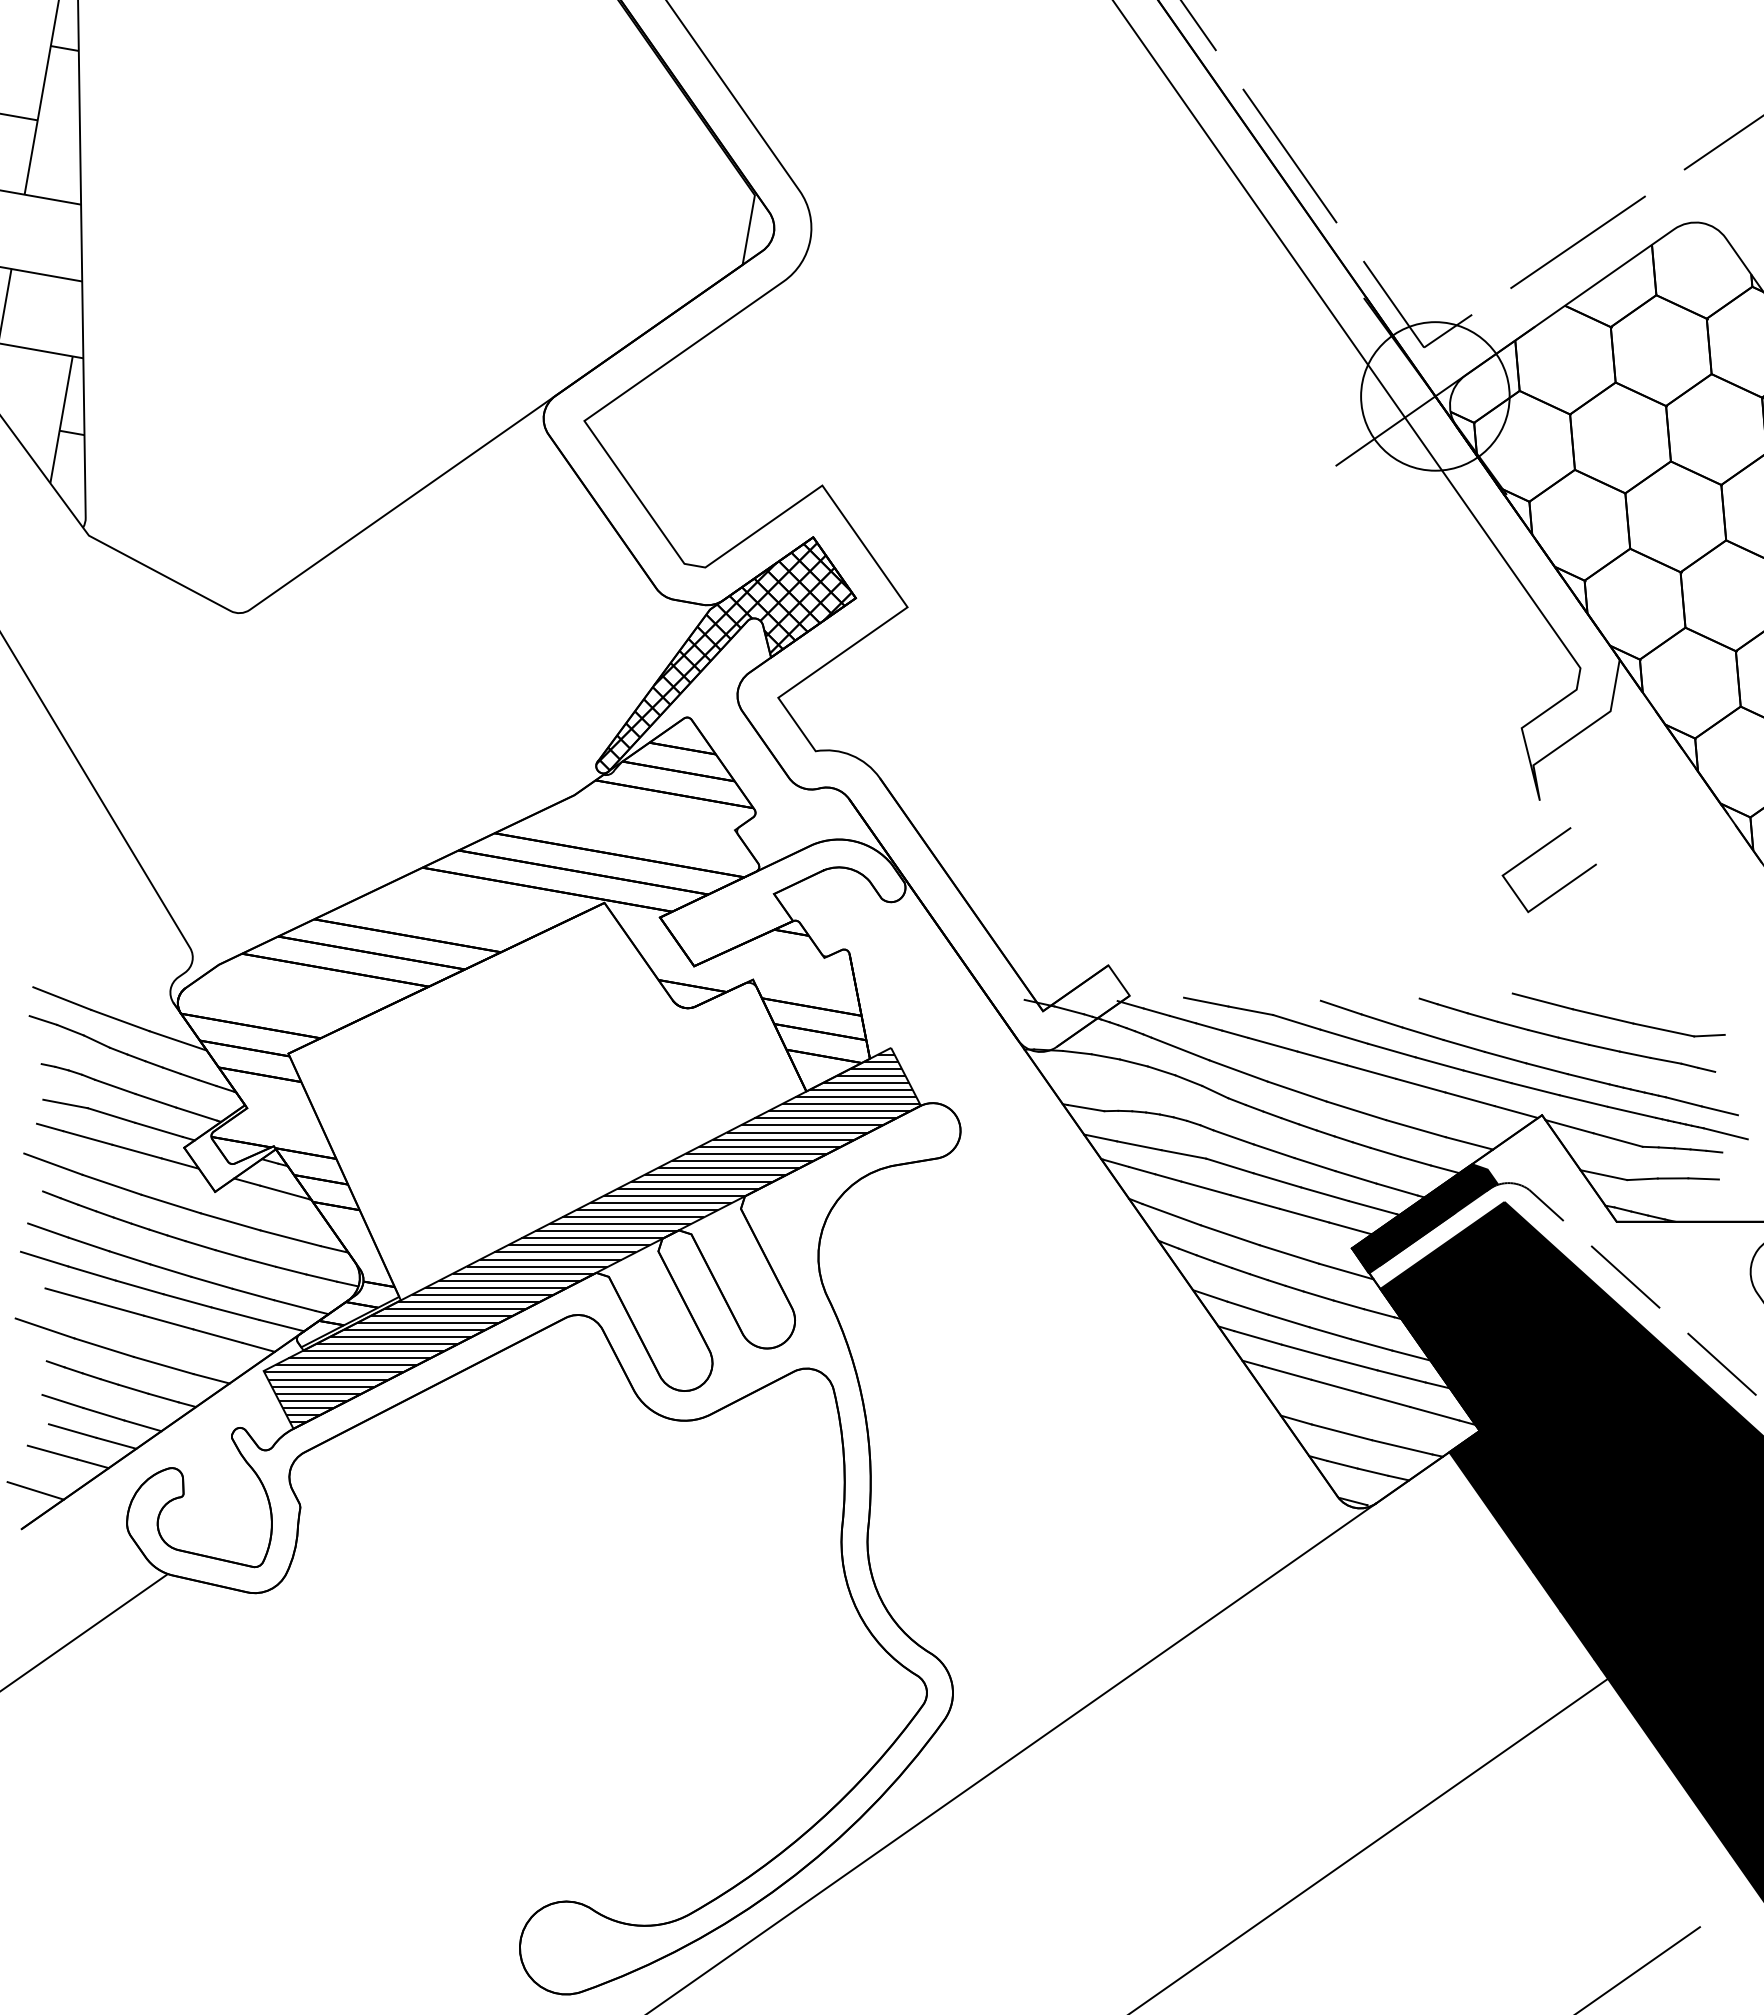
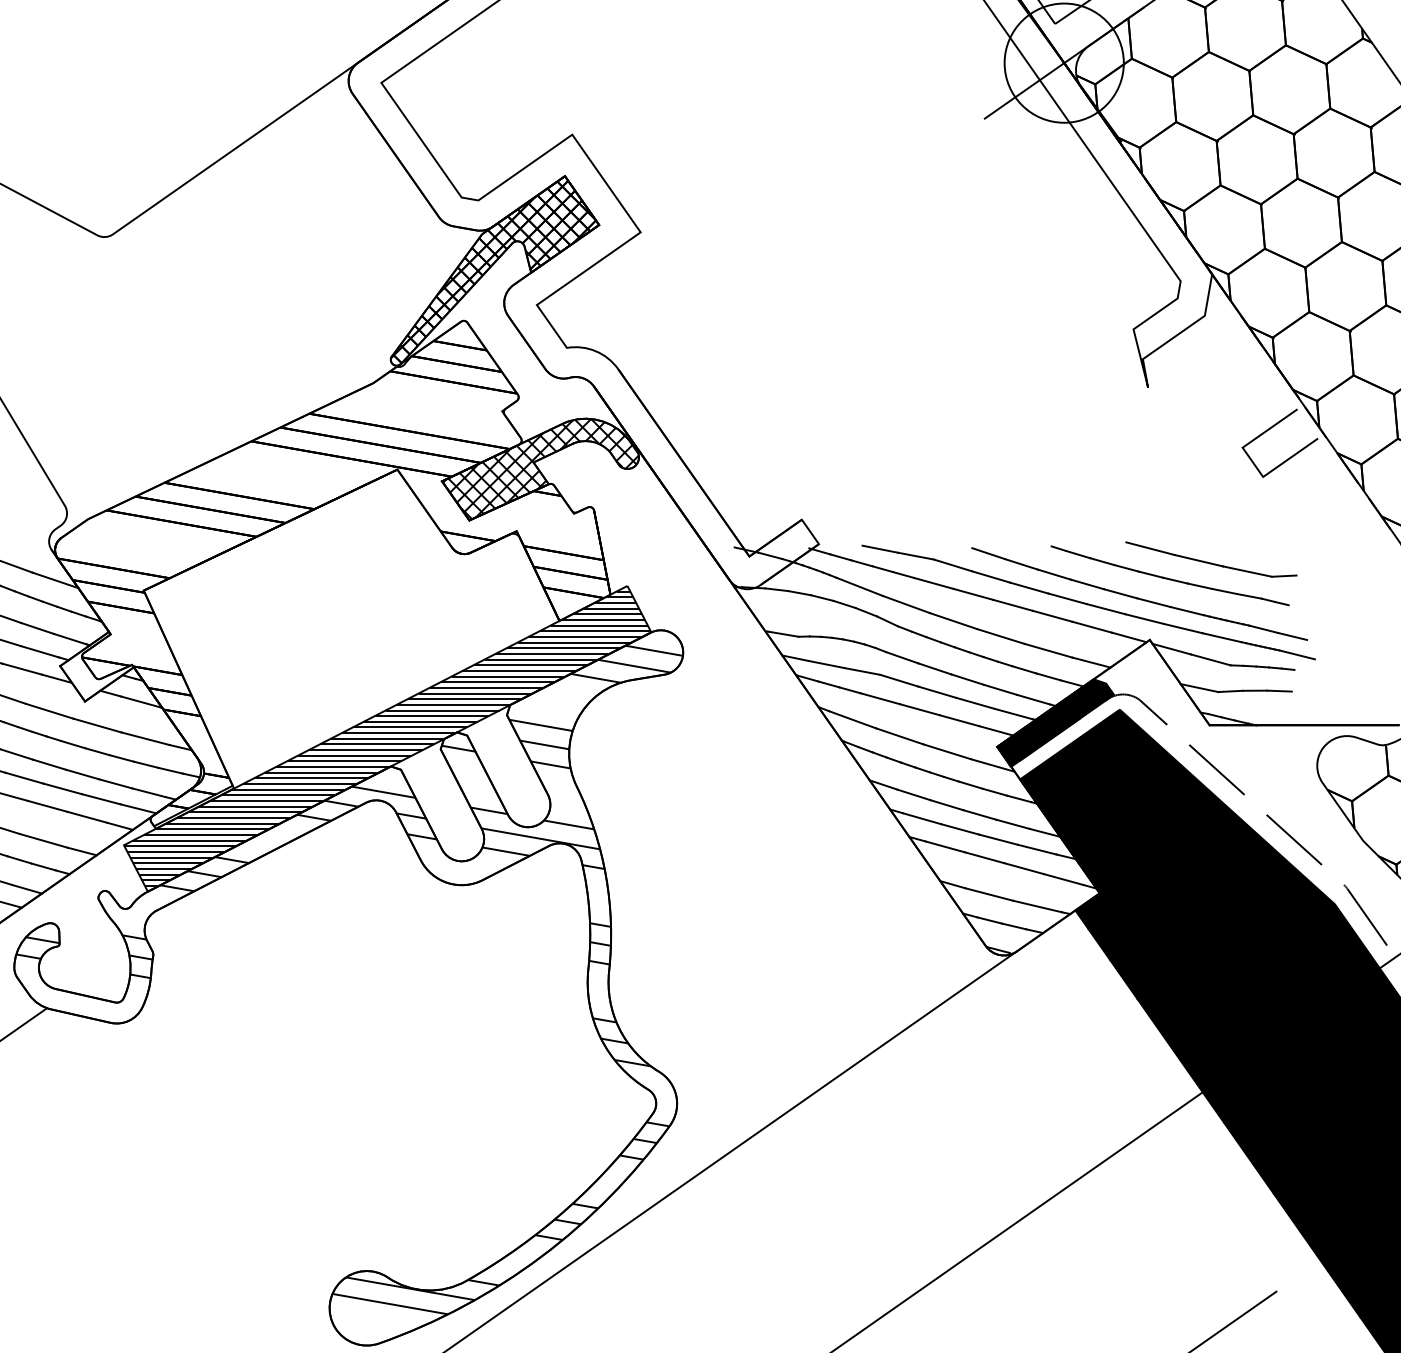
line: (1536, 853) -> (1269, 429), moved
hatch: (783, 901) -> (541, 468), added
hatch: (544, 1538) -> (349, 979), added

